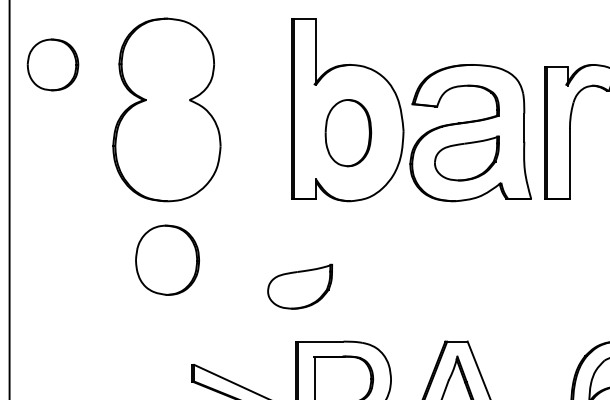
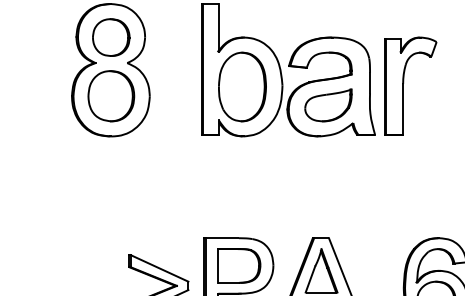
part: (53, 64) -> (111, 37), moved
part: (348, 132) -> (242, 86), size x1.43
part: (167, 260) -> (111, 96), moved
part: (300, 286) -> (207, 198), removed

